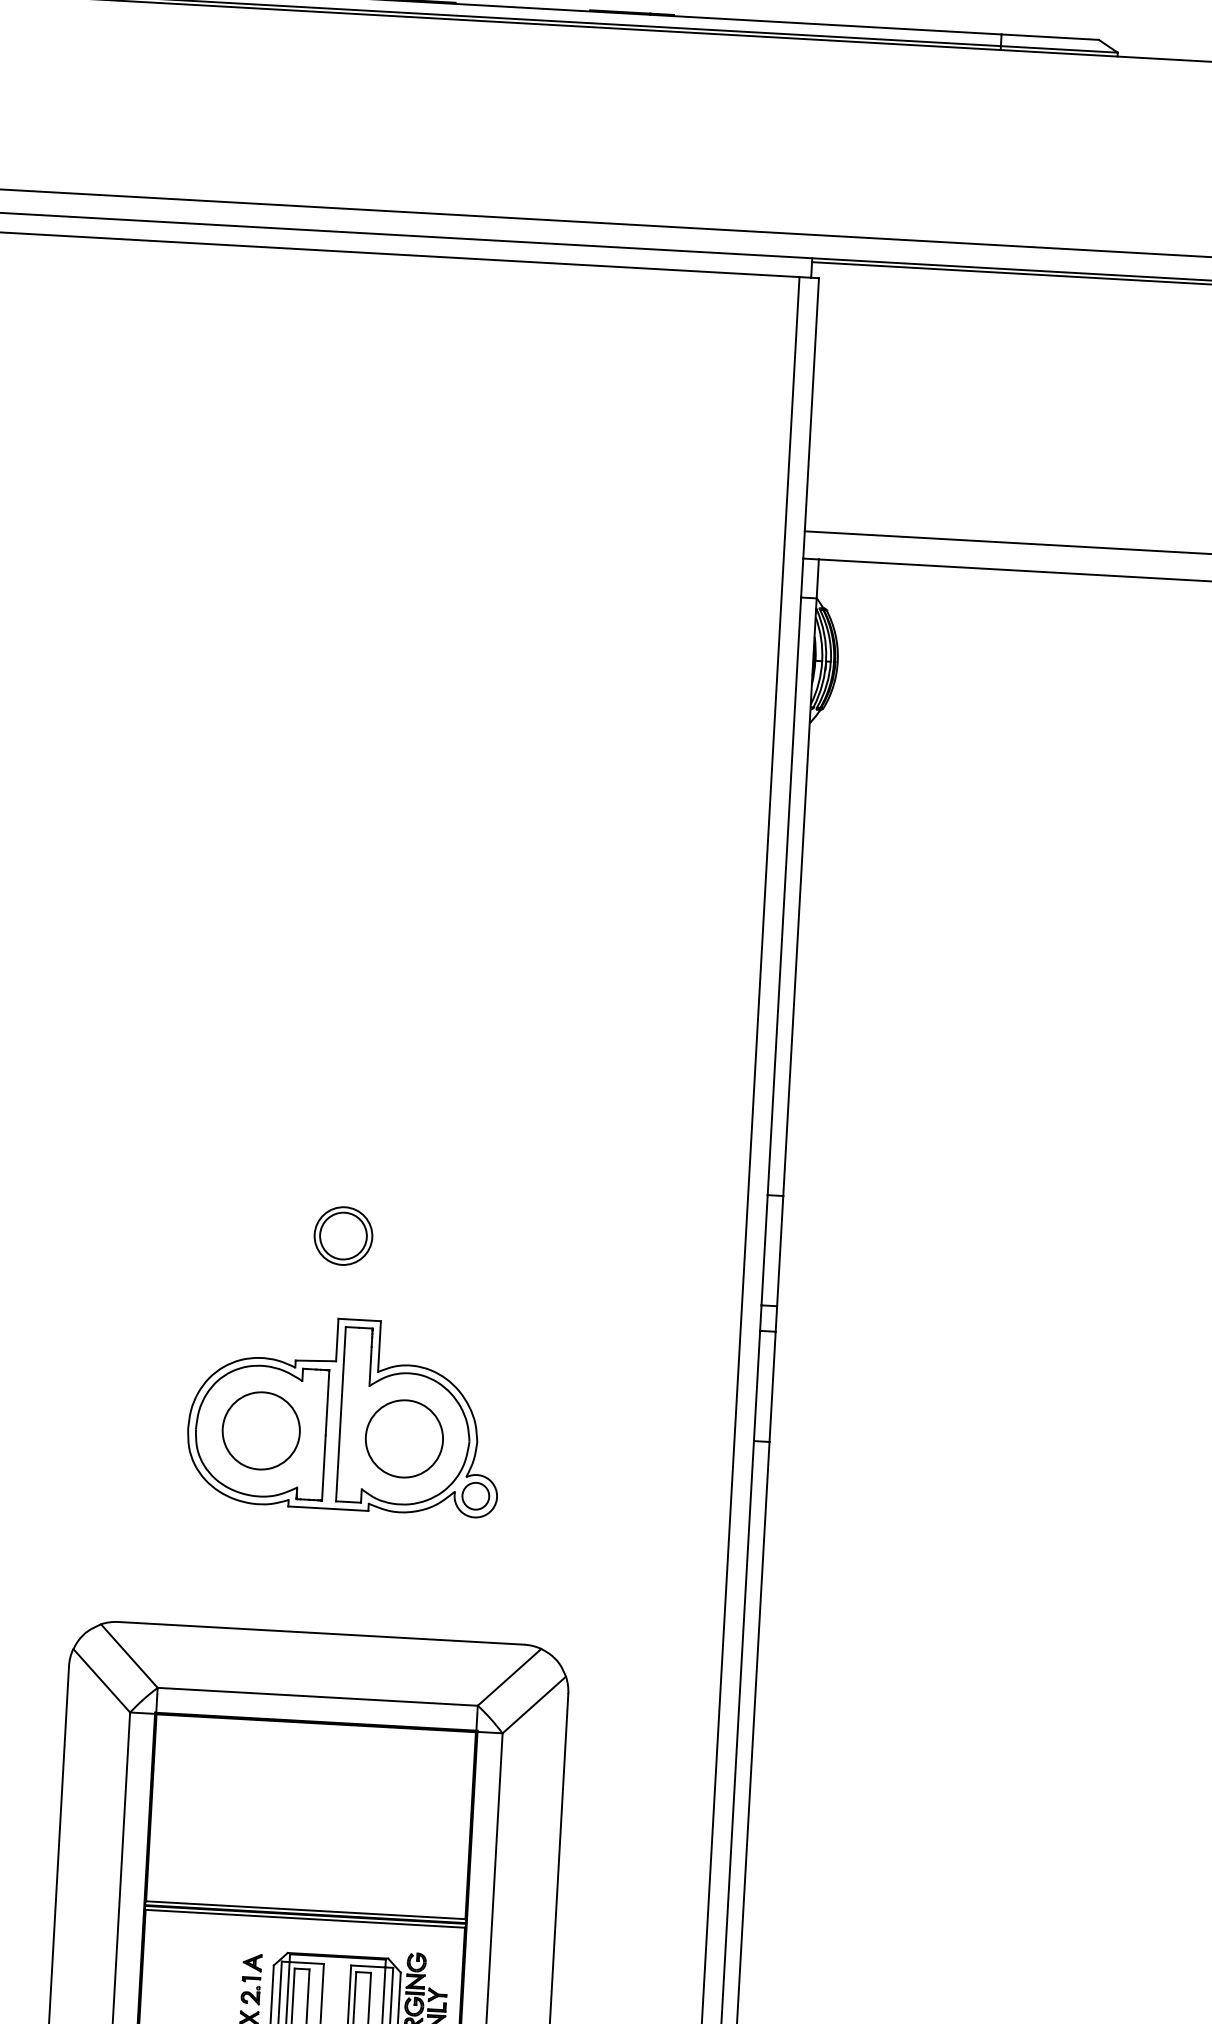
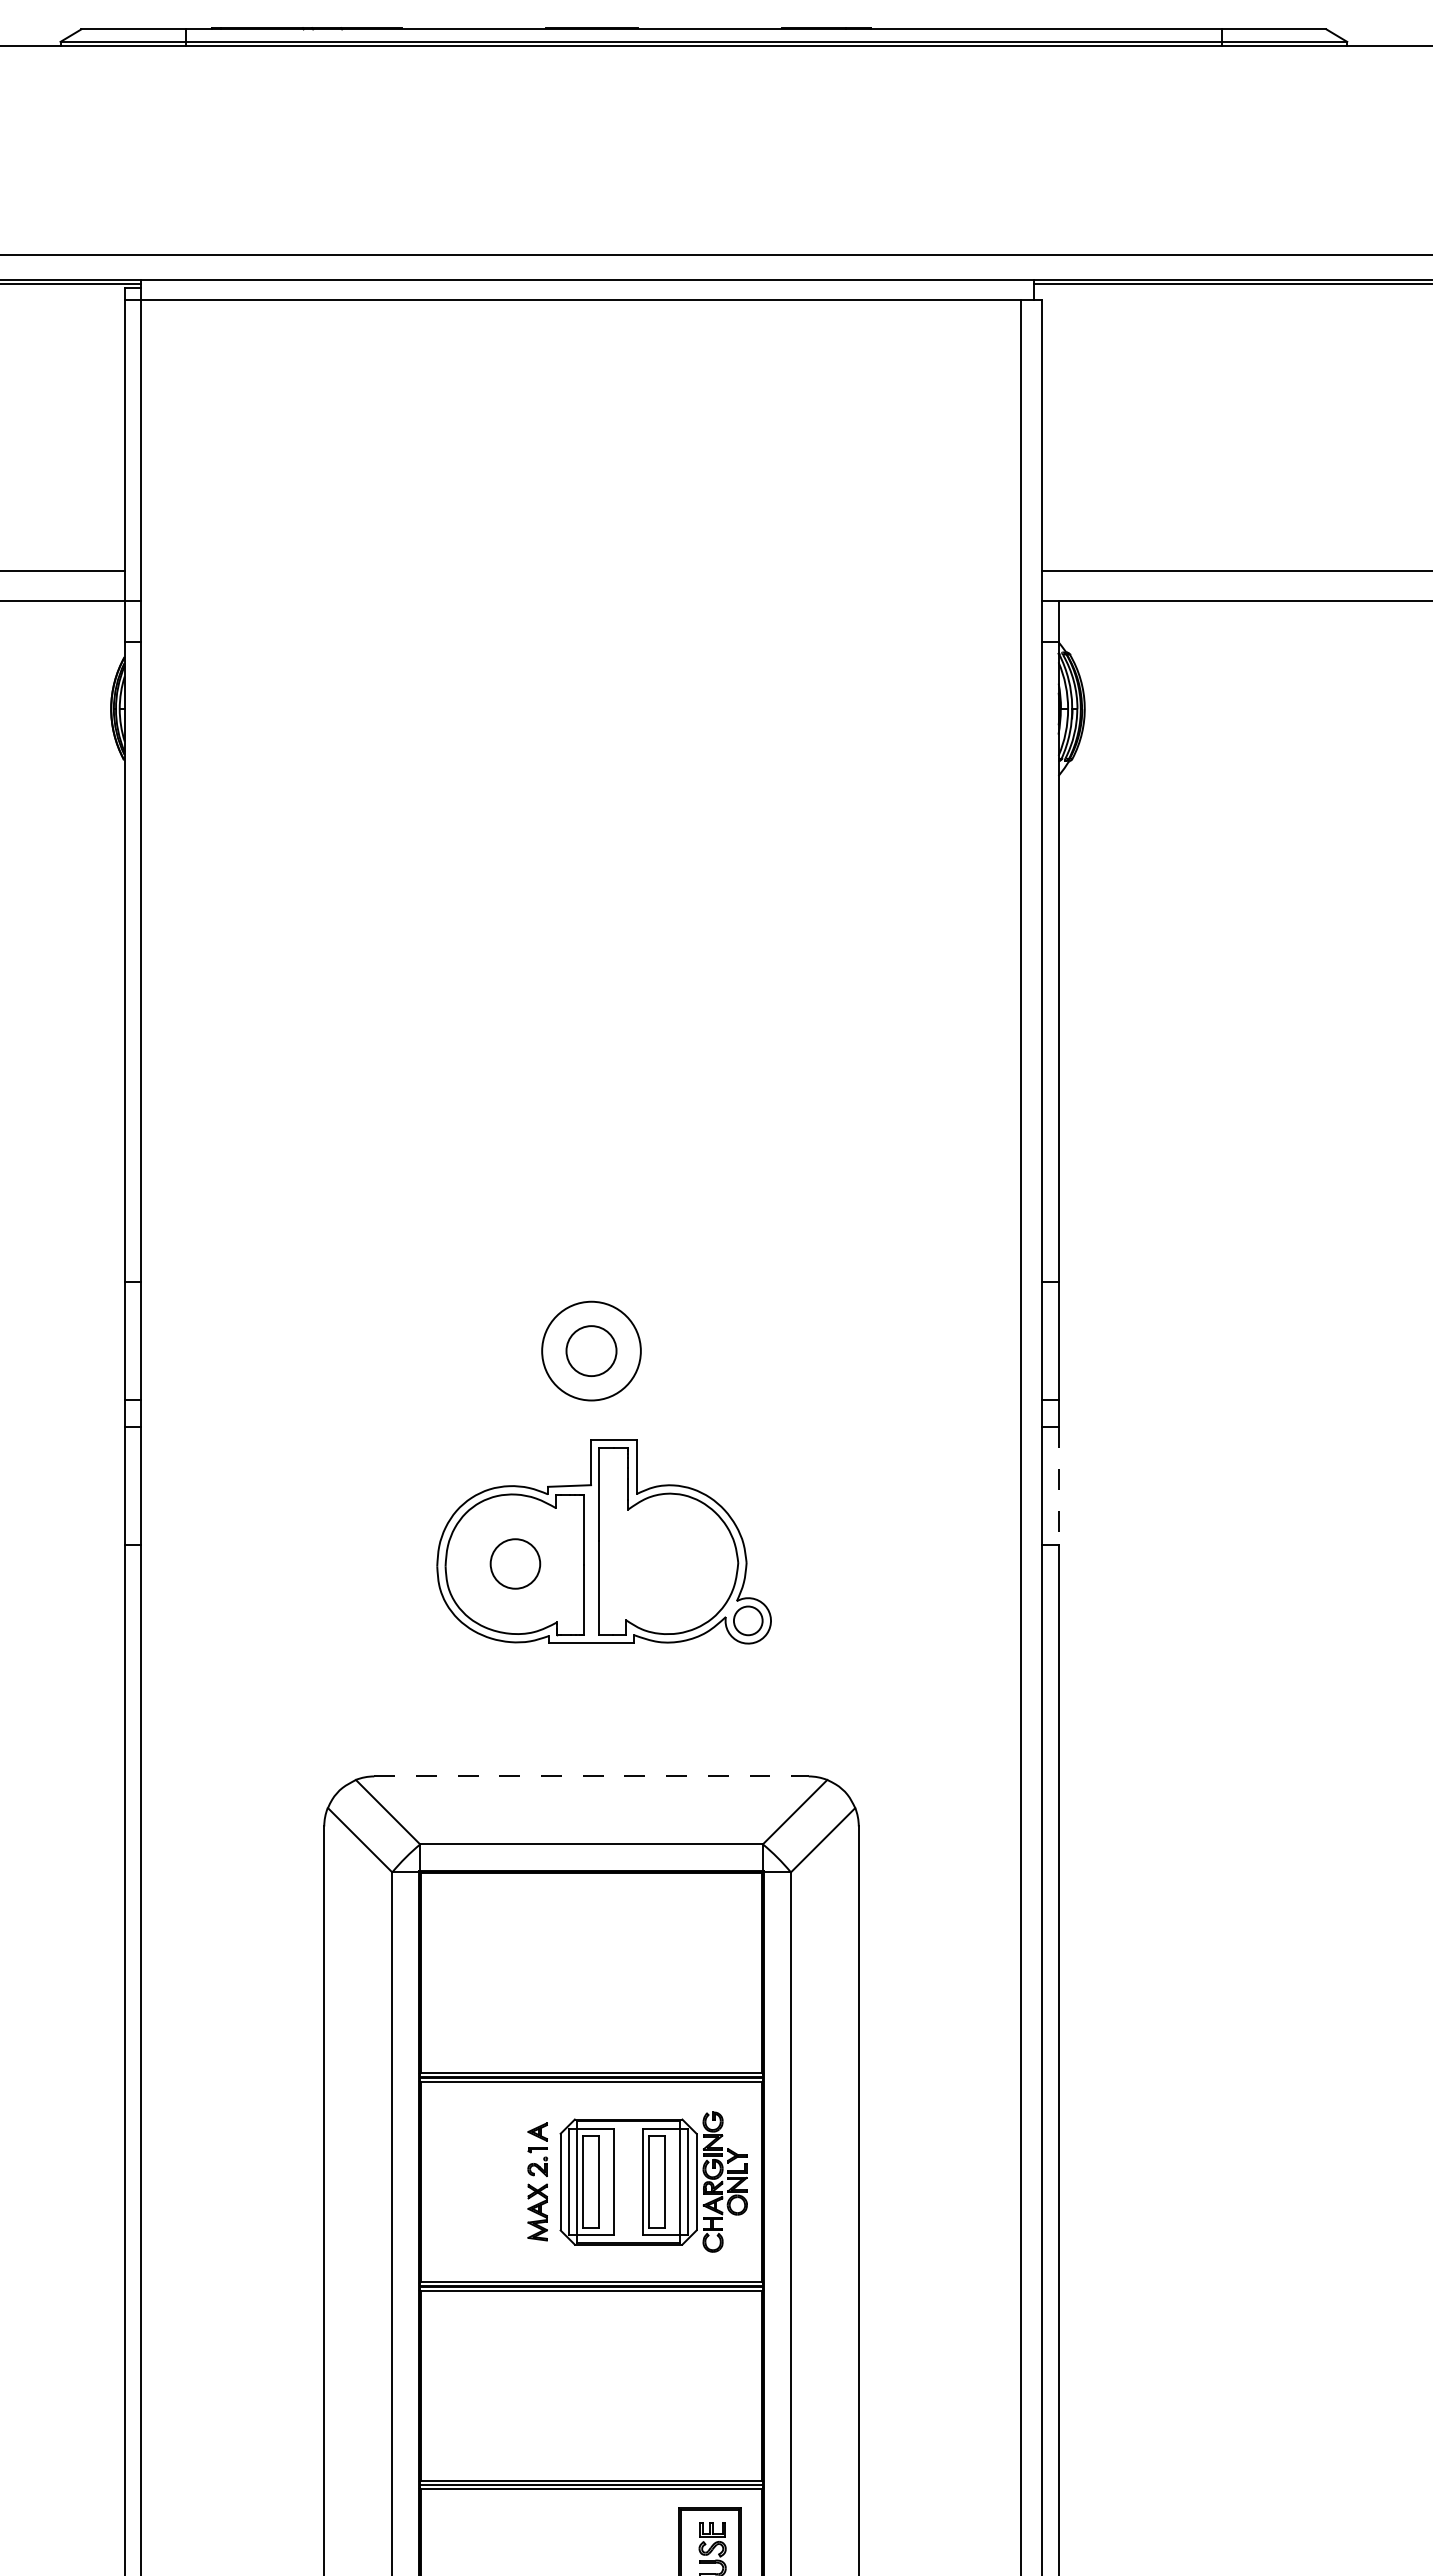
circle: (343, 1235) -> (591, 1350), size x1.6
line: (772, 1386) -> (1058, 1486), solid -> dashed
circle: (261, 1430) -> (515, 1563), size x0.6
circle: (404, 1438) -> (668, 1563), removed
line: (322, 1633) -> (592, 1776), solid -> dashed

